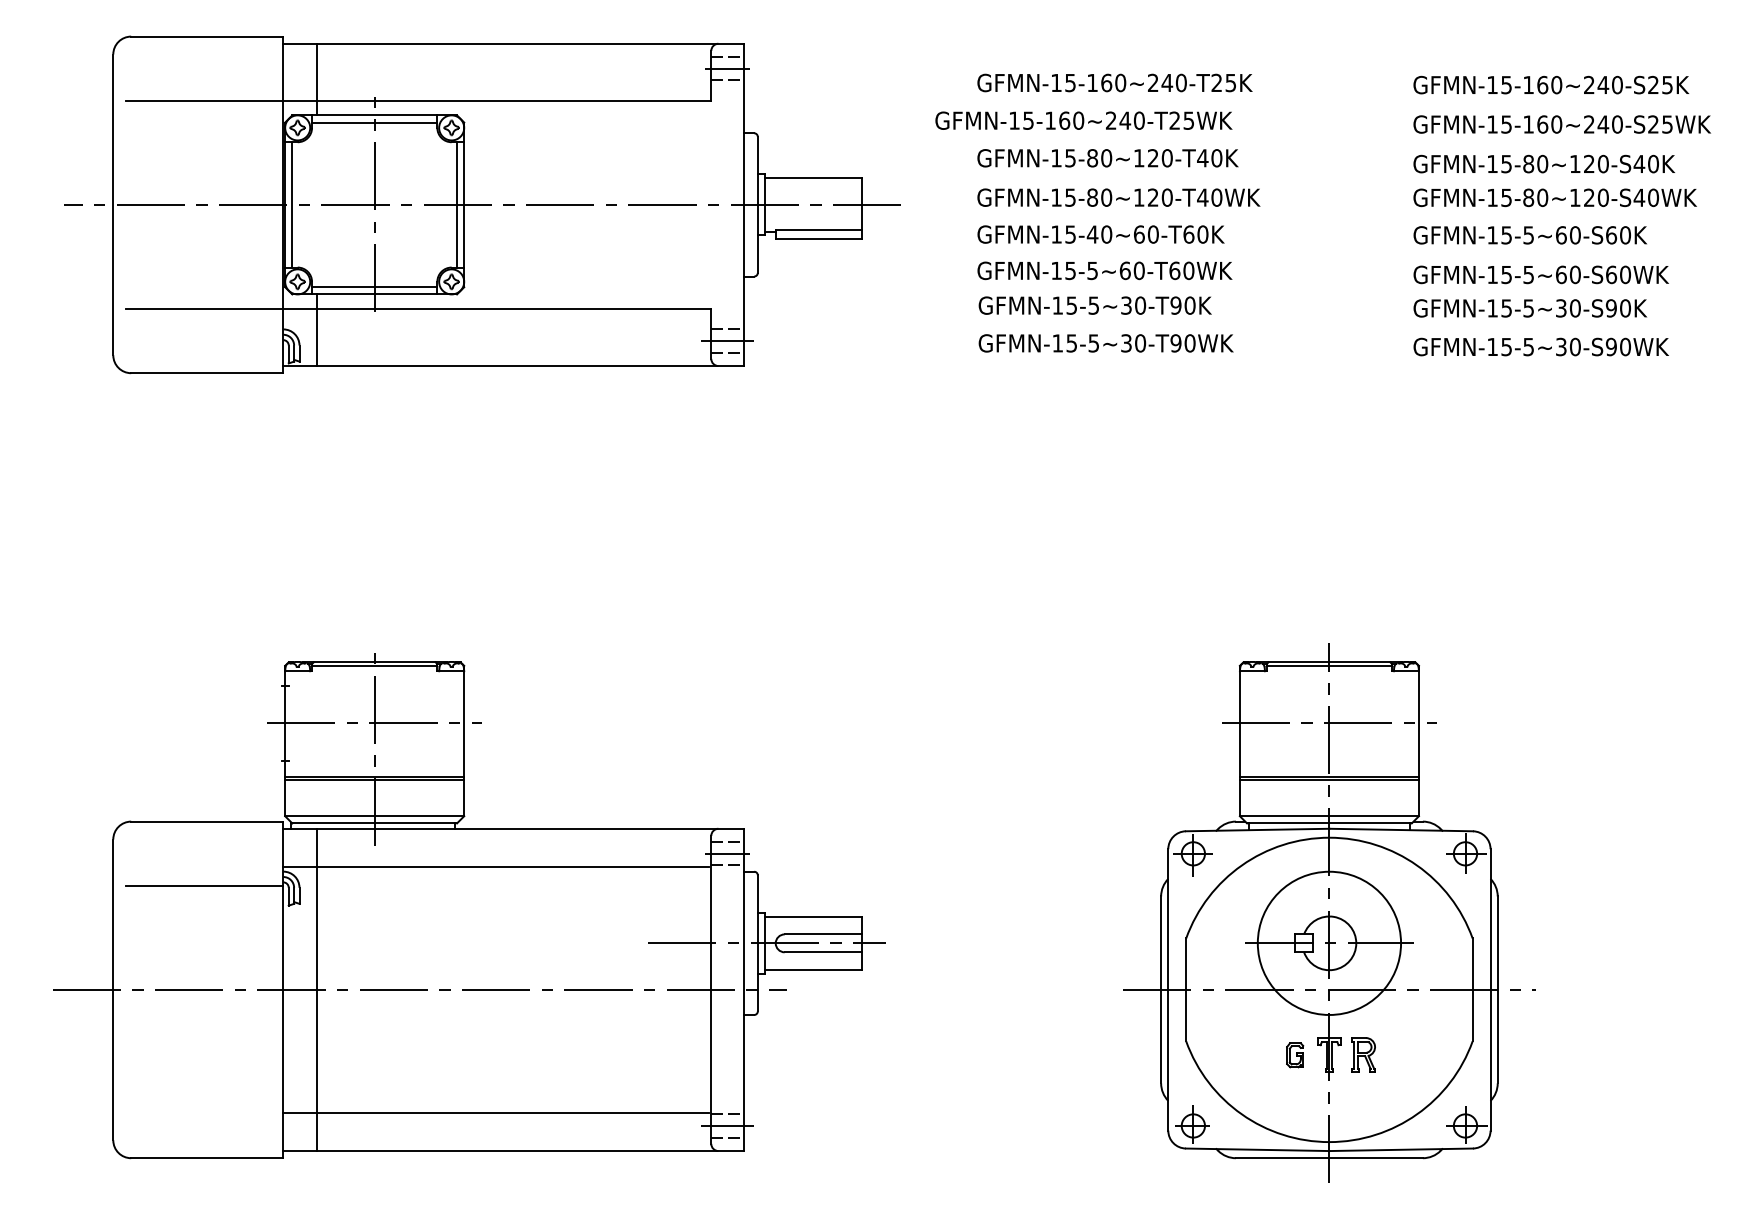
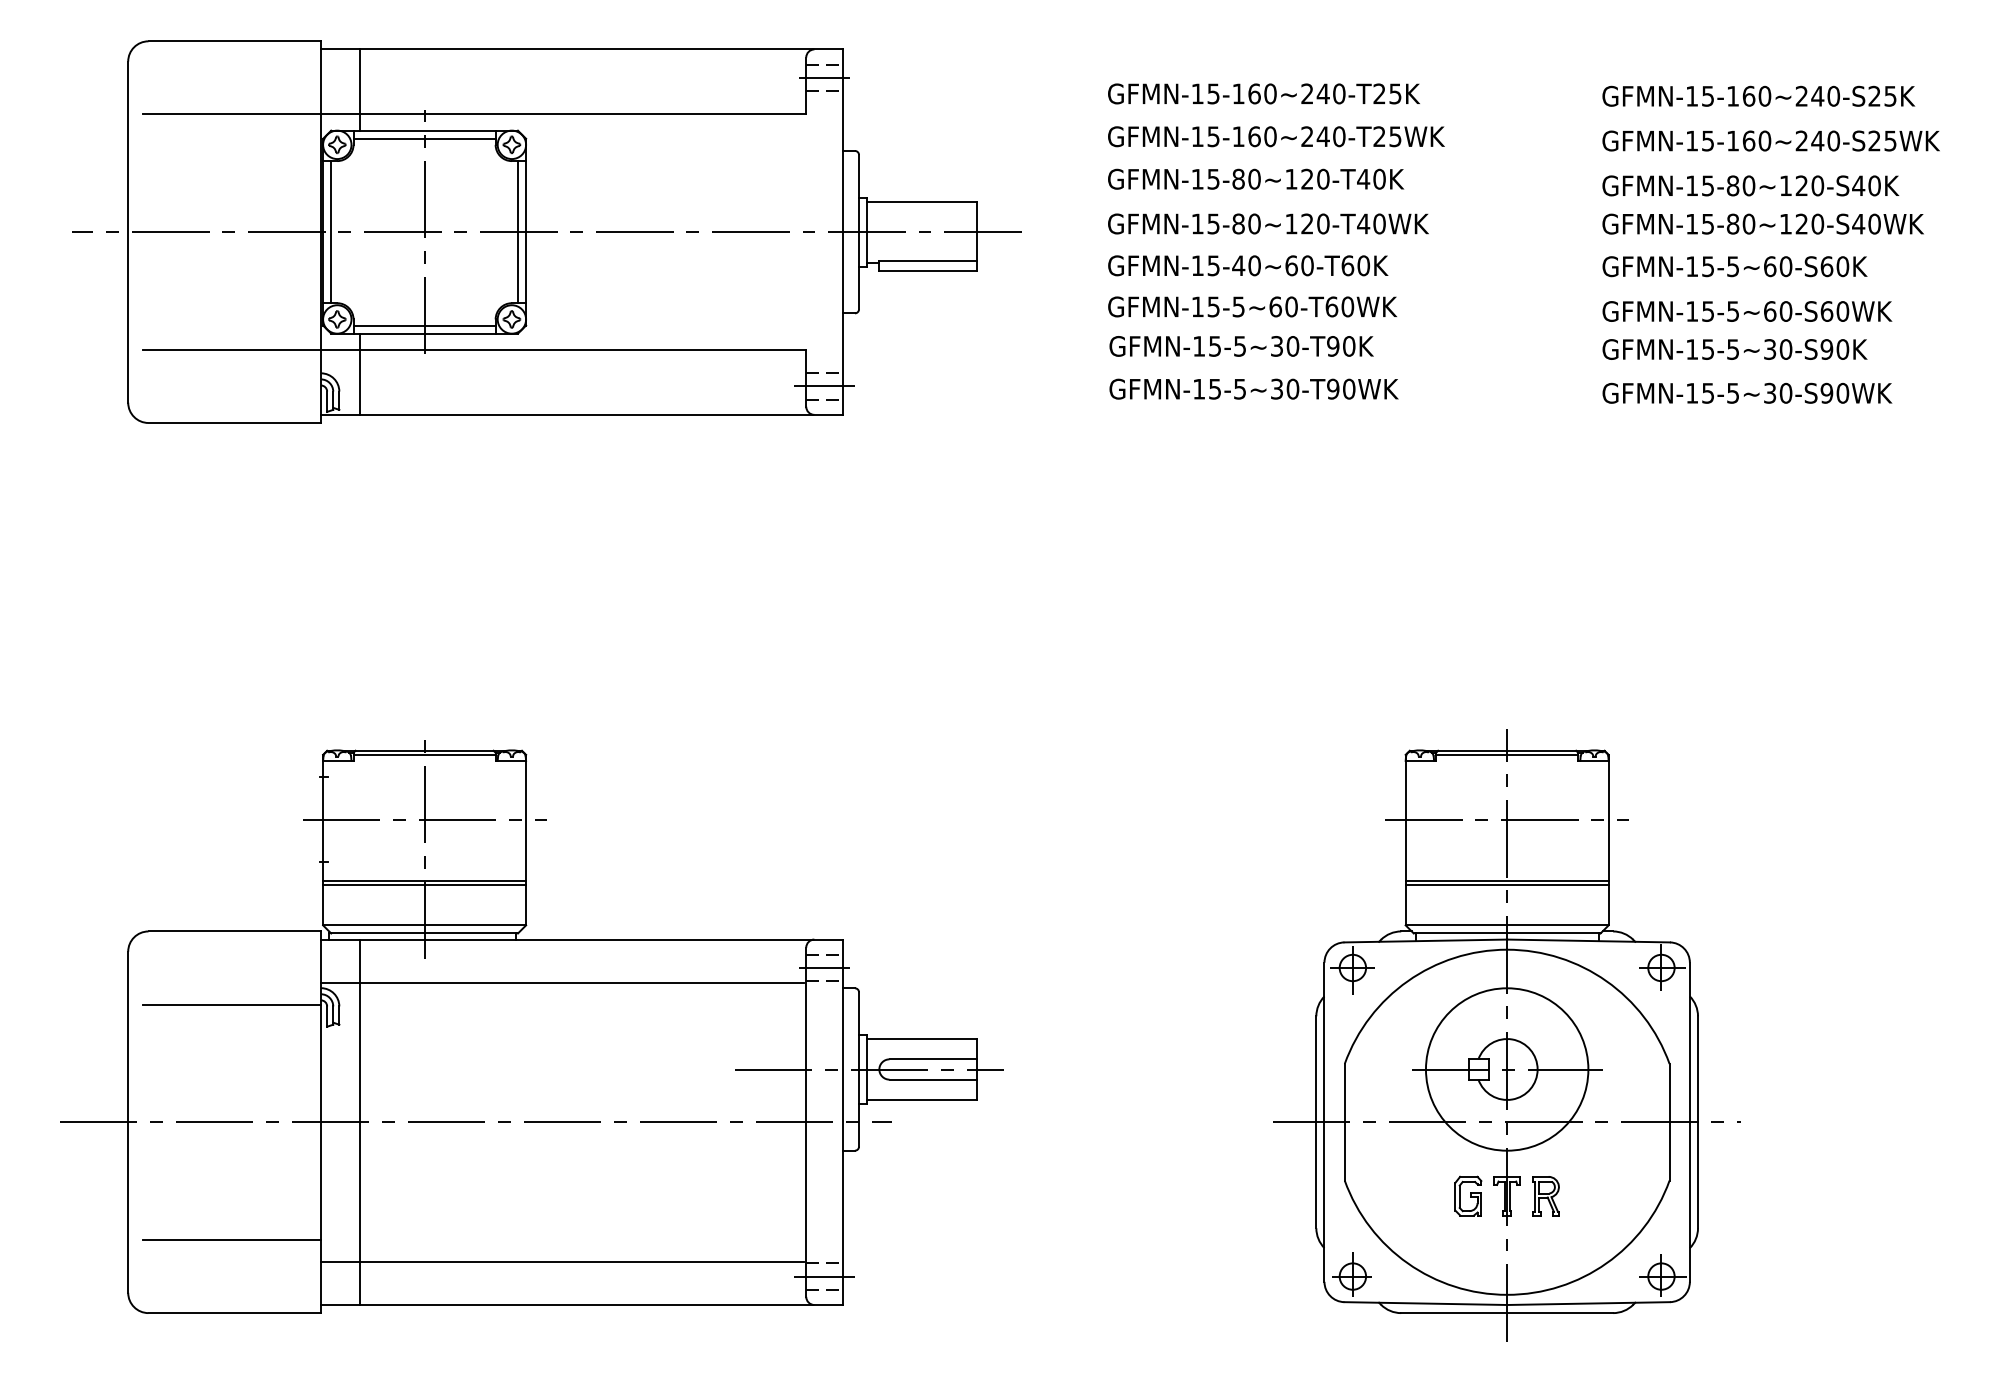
text: (1083, 120) -> (1275, 136), moved
part: (1294, 1055) -> (1467, 1196), size x1.43
line: (204, 1093) -> (231, 1239), added

